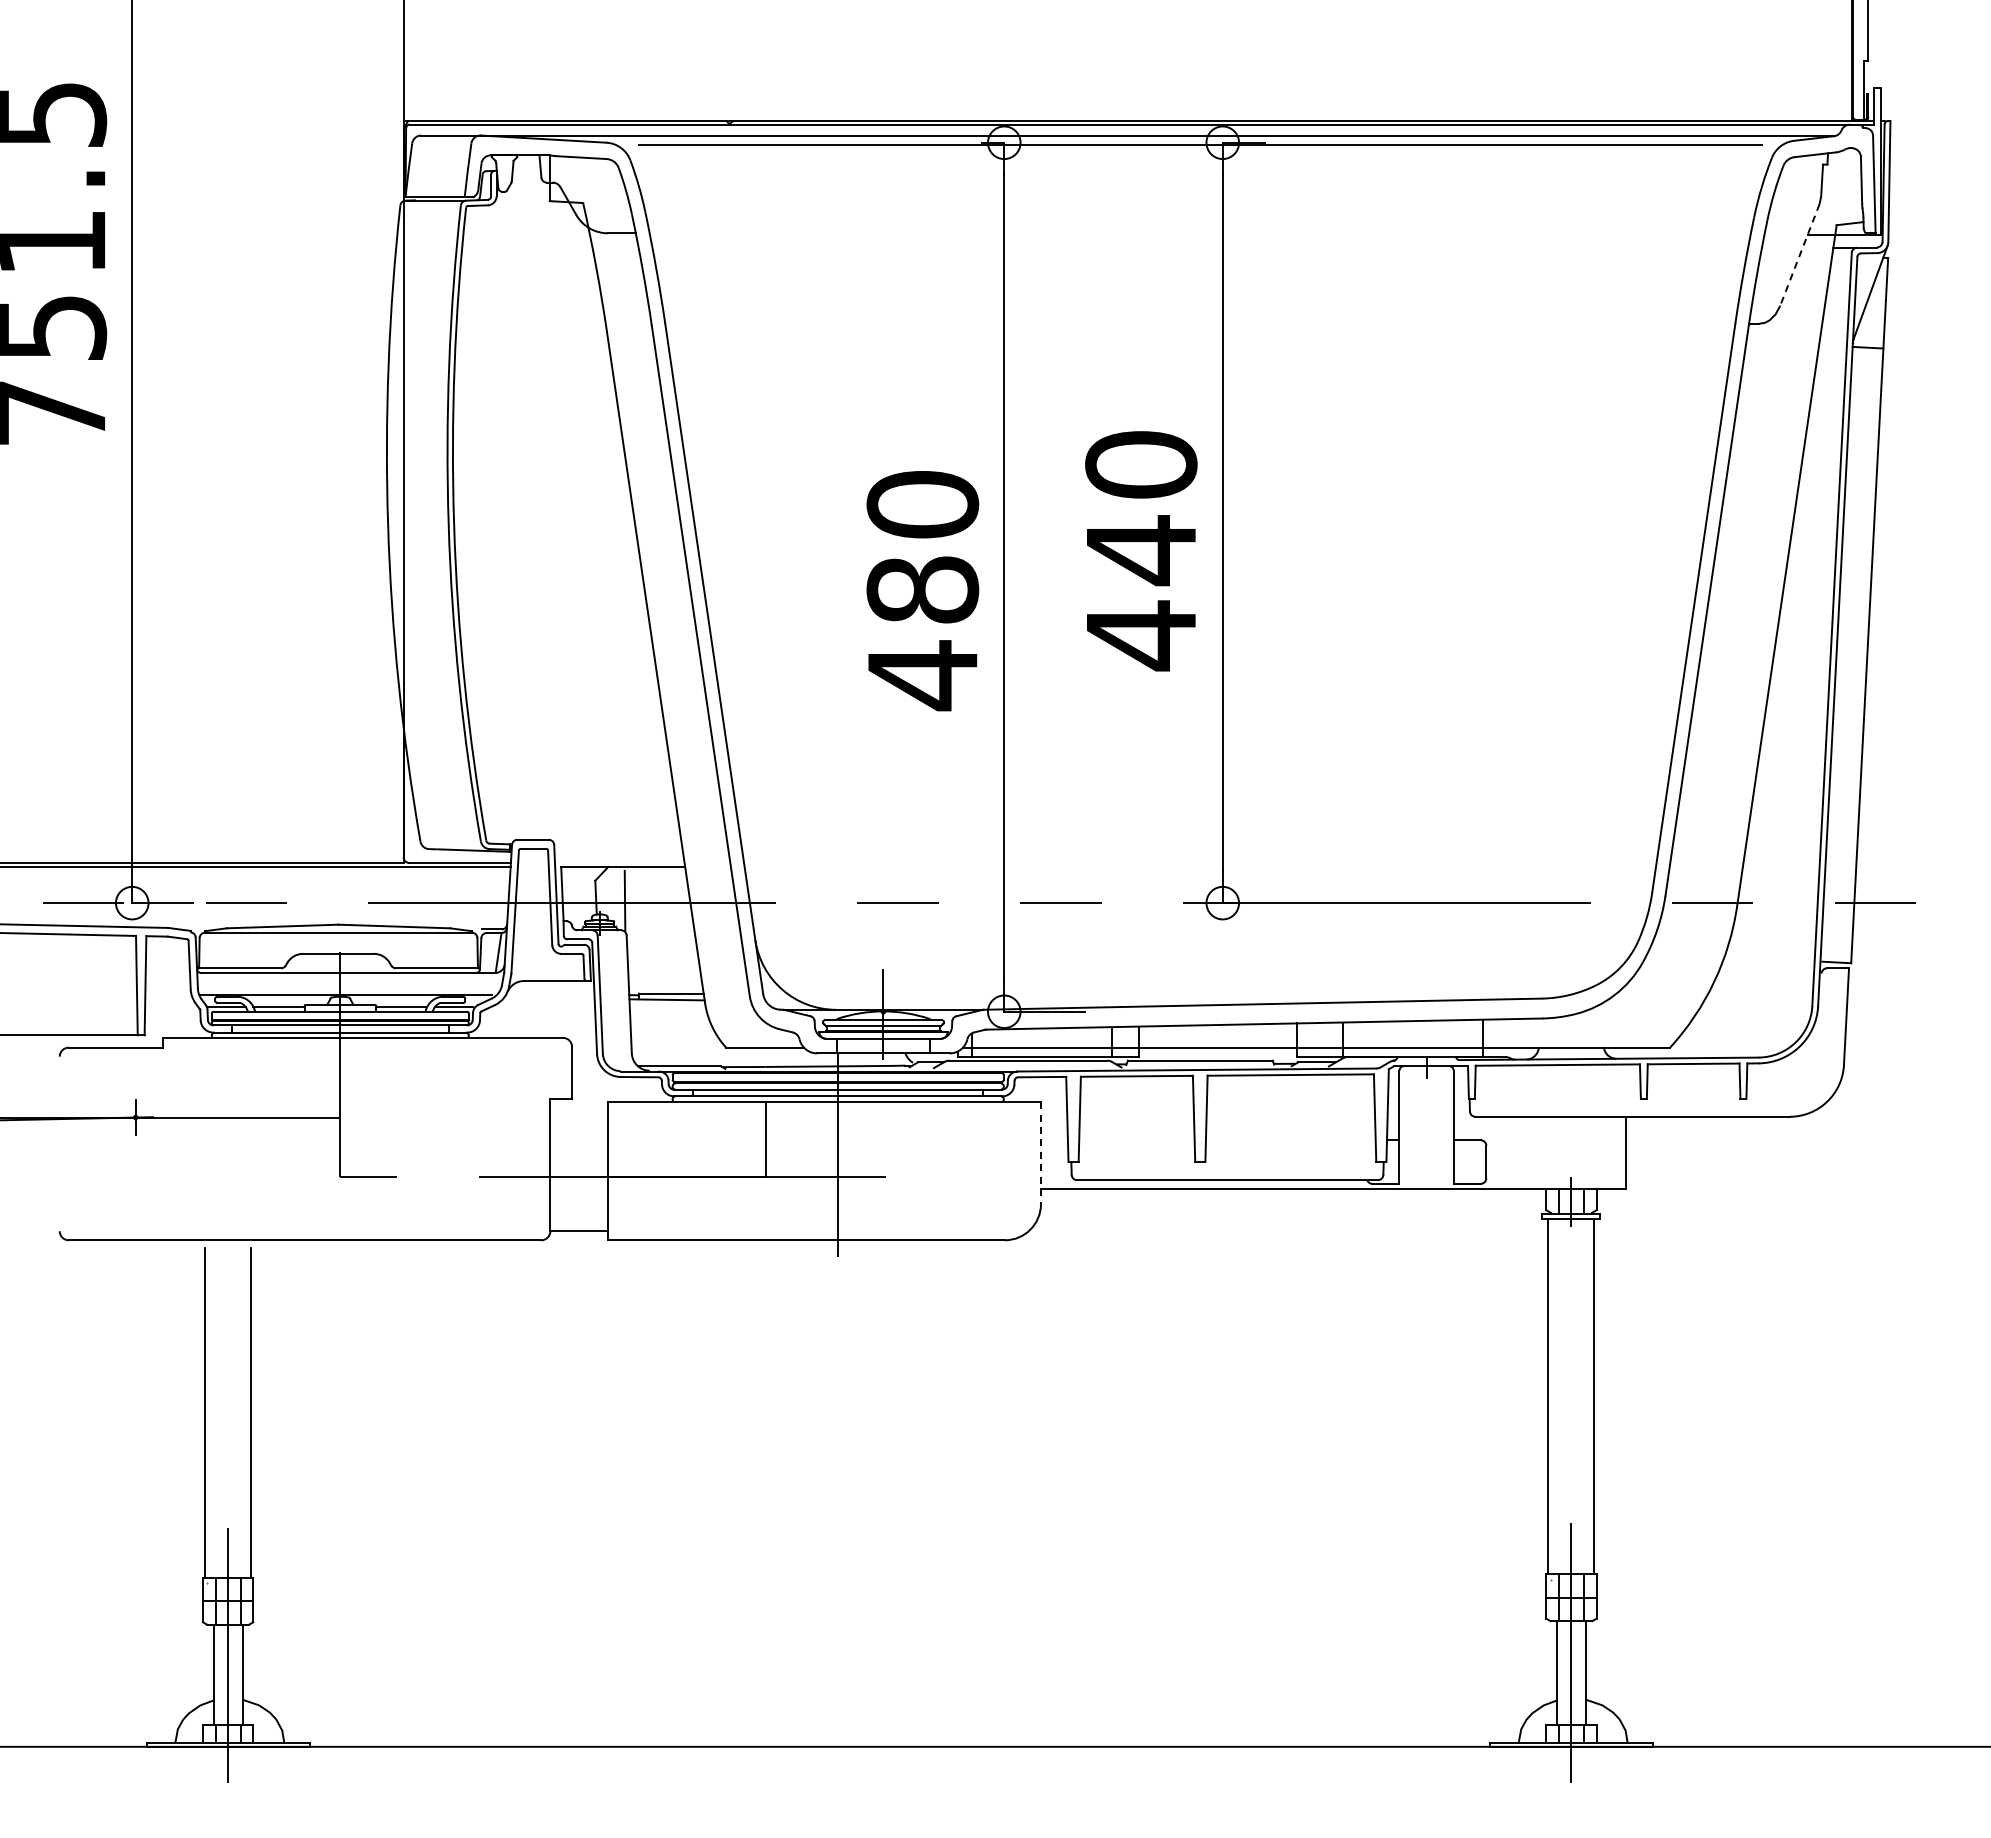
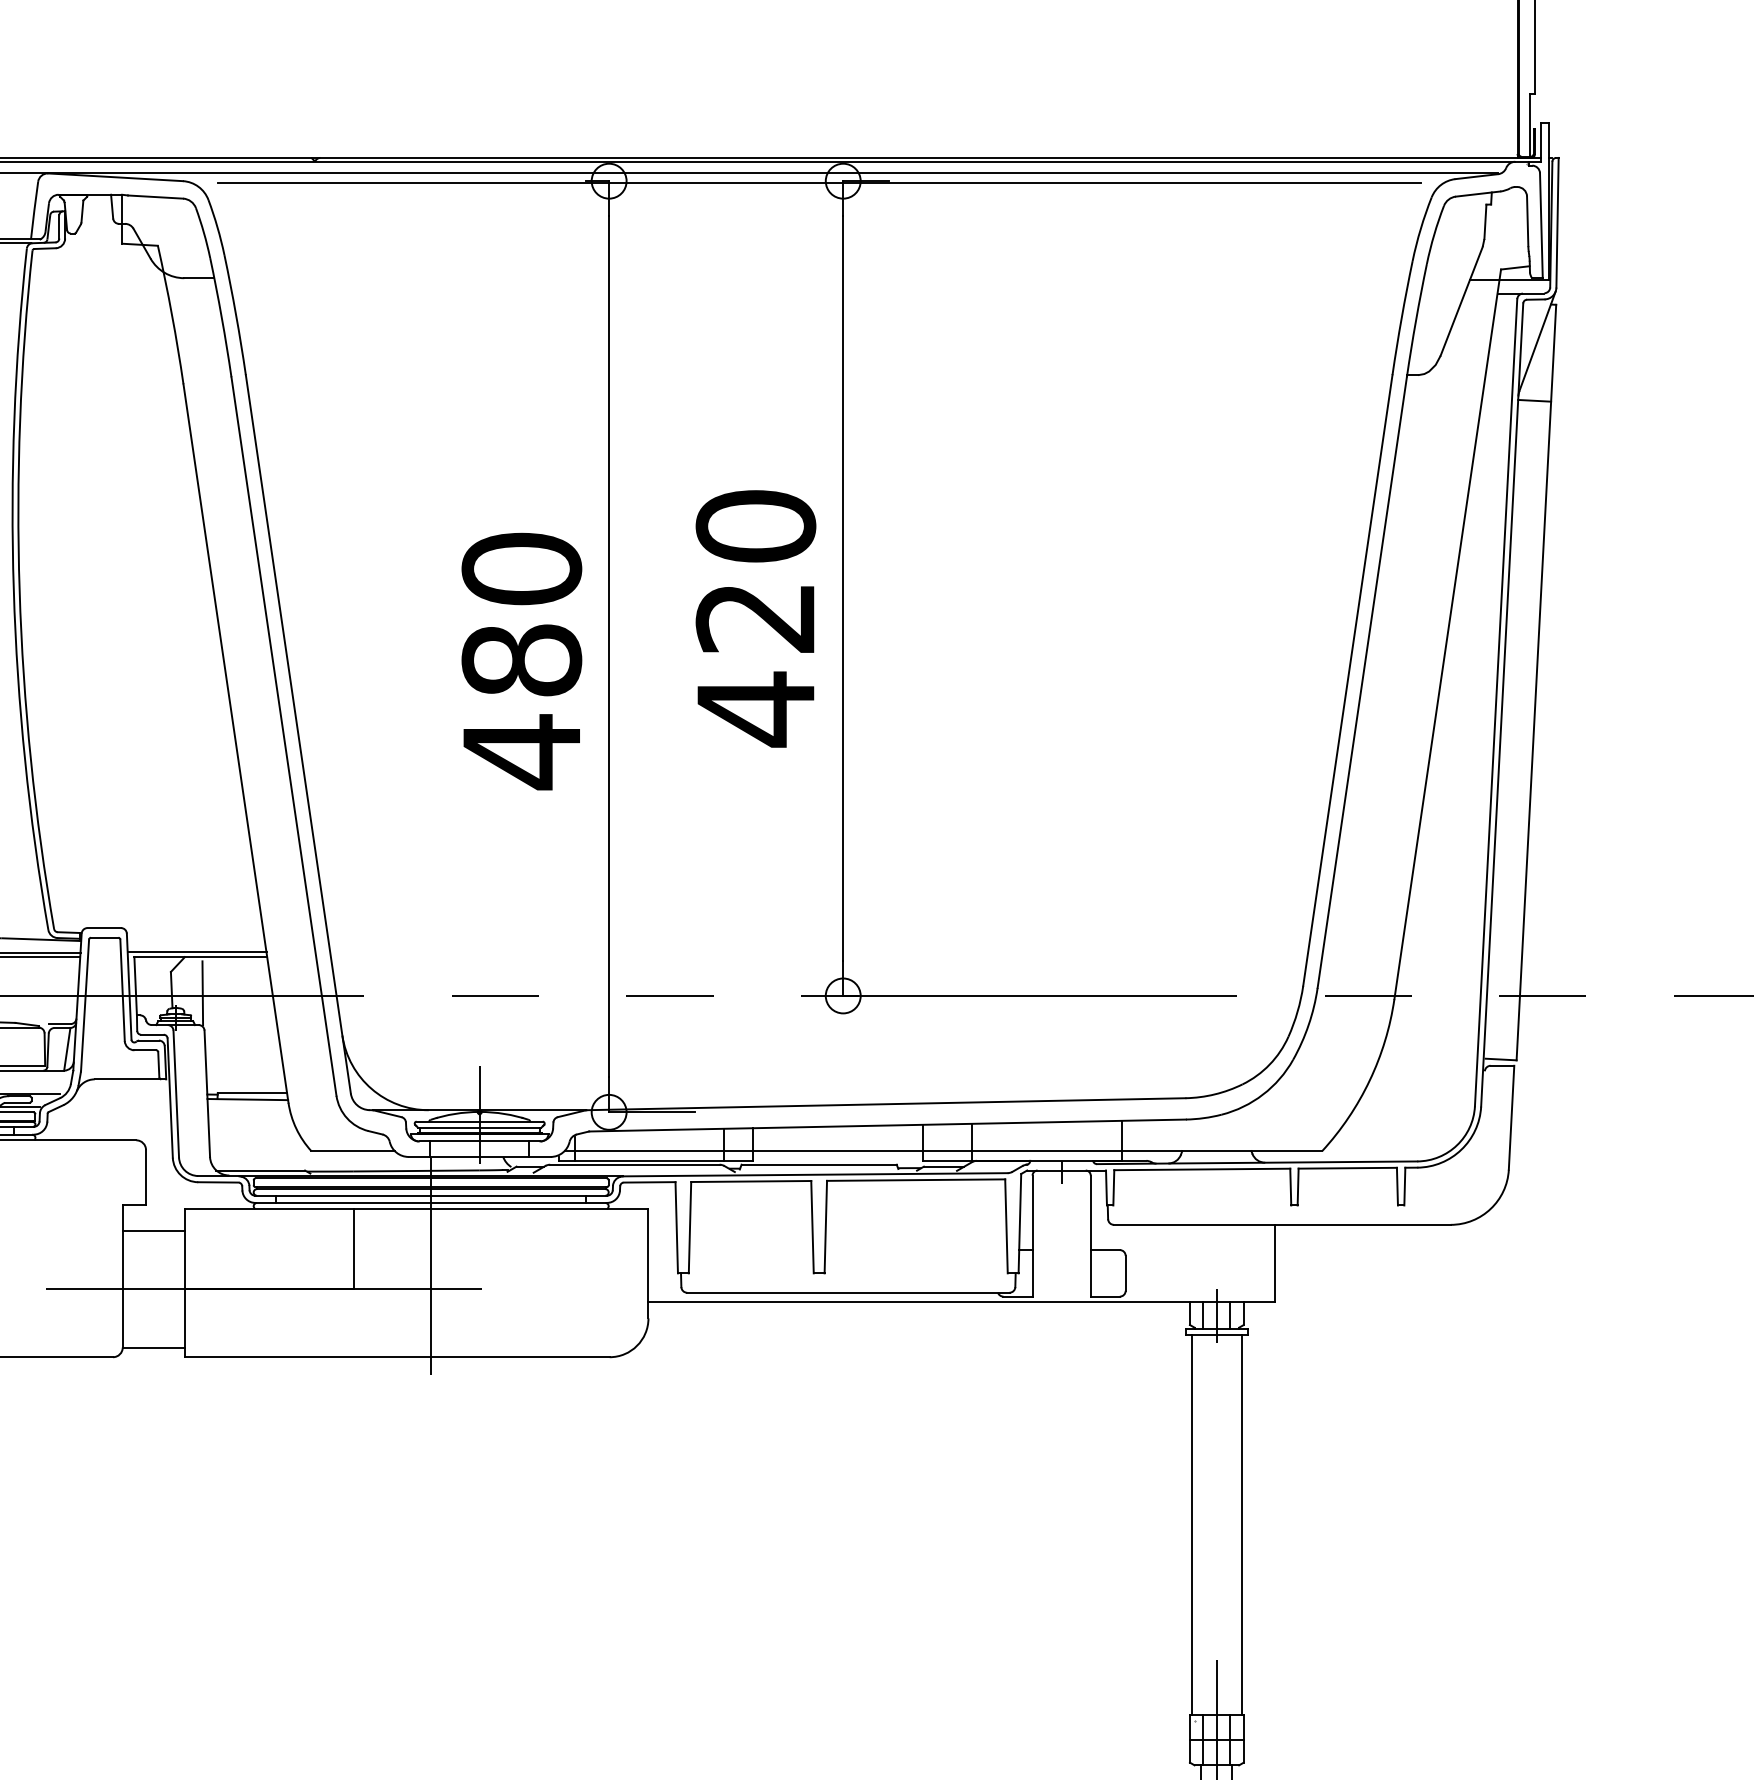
line: (1799, 255) -> (1461, 301), dashed -> solid
text: (1140, 550) -> (755, 618), 440 -> 420
line: (619, 862) -> (196, 952), added
line: (579, 1122) -> (153, 1230), added
line: (1040, 1153) -> (647, 1264), dashed -> solid

